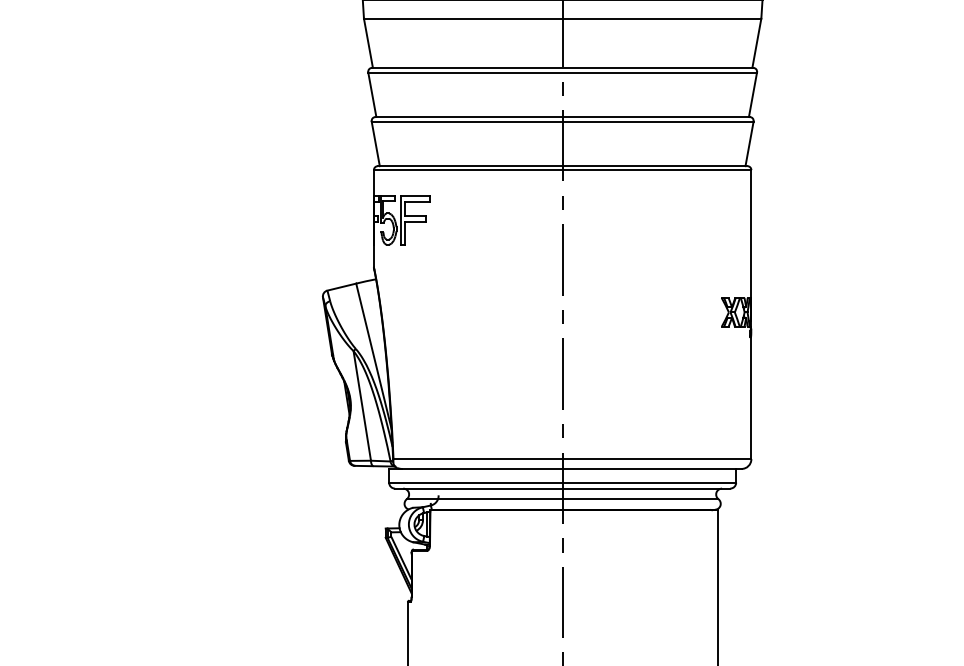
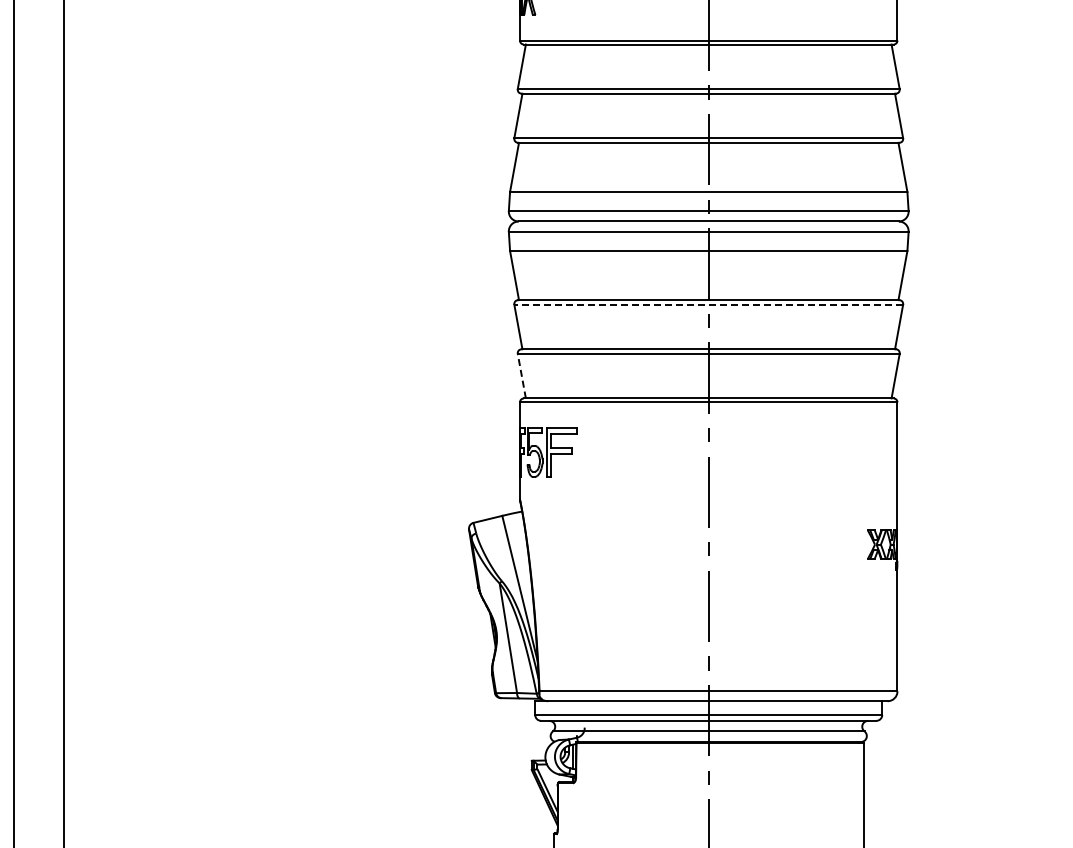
line: (562, 72) -> (708, 304), solid -> dashed
line: (375, 144) -> (521, 376), solid -> dashed

